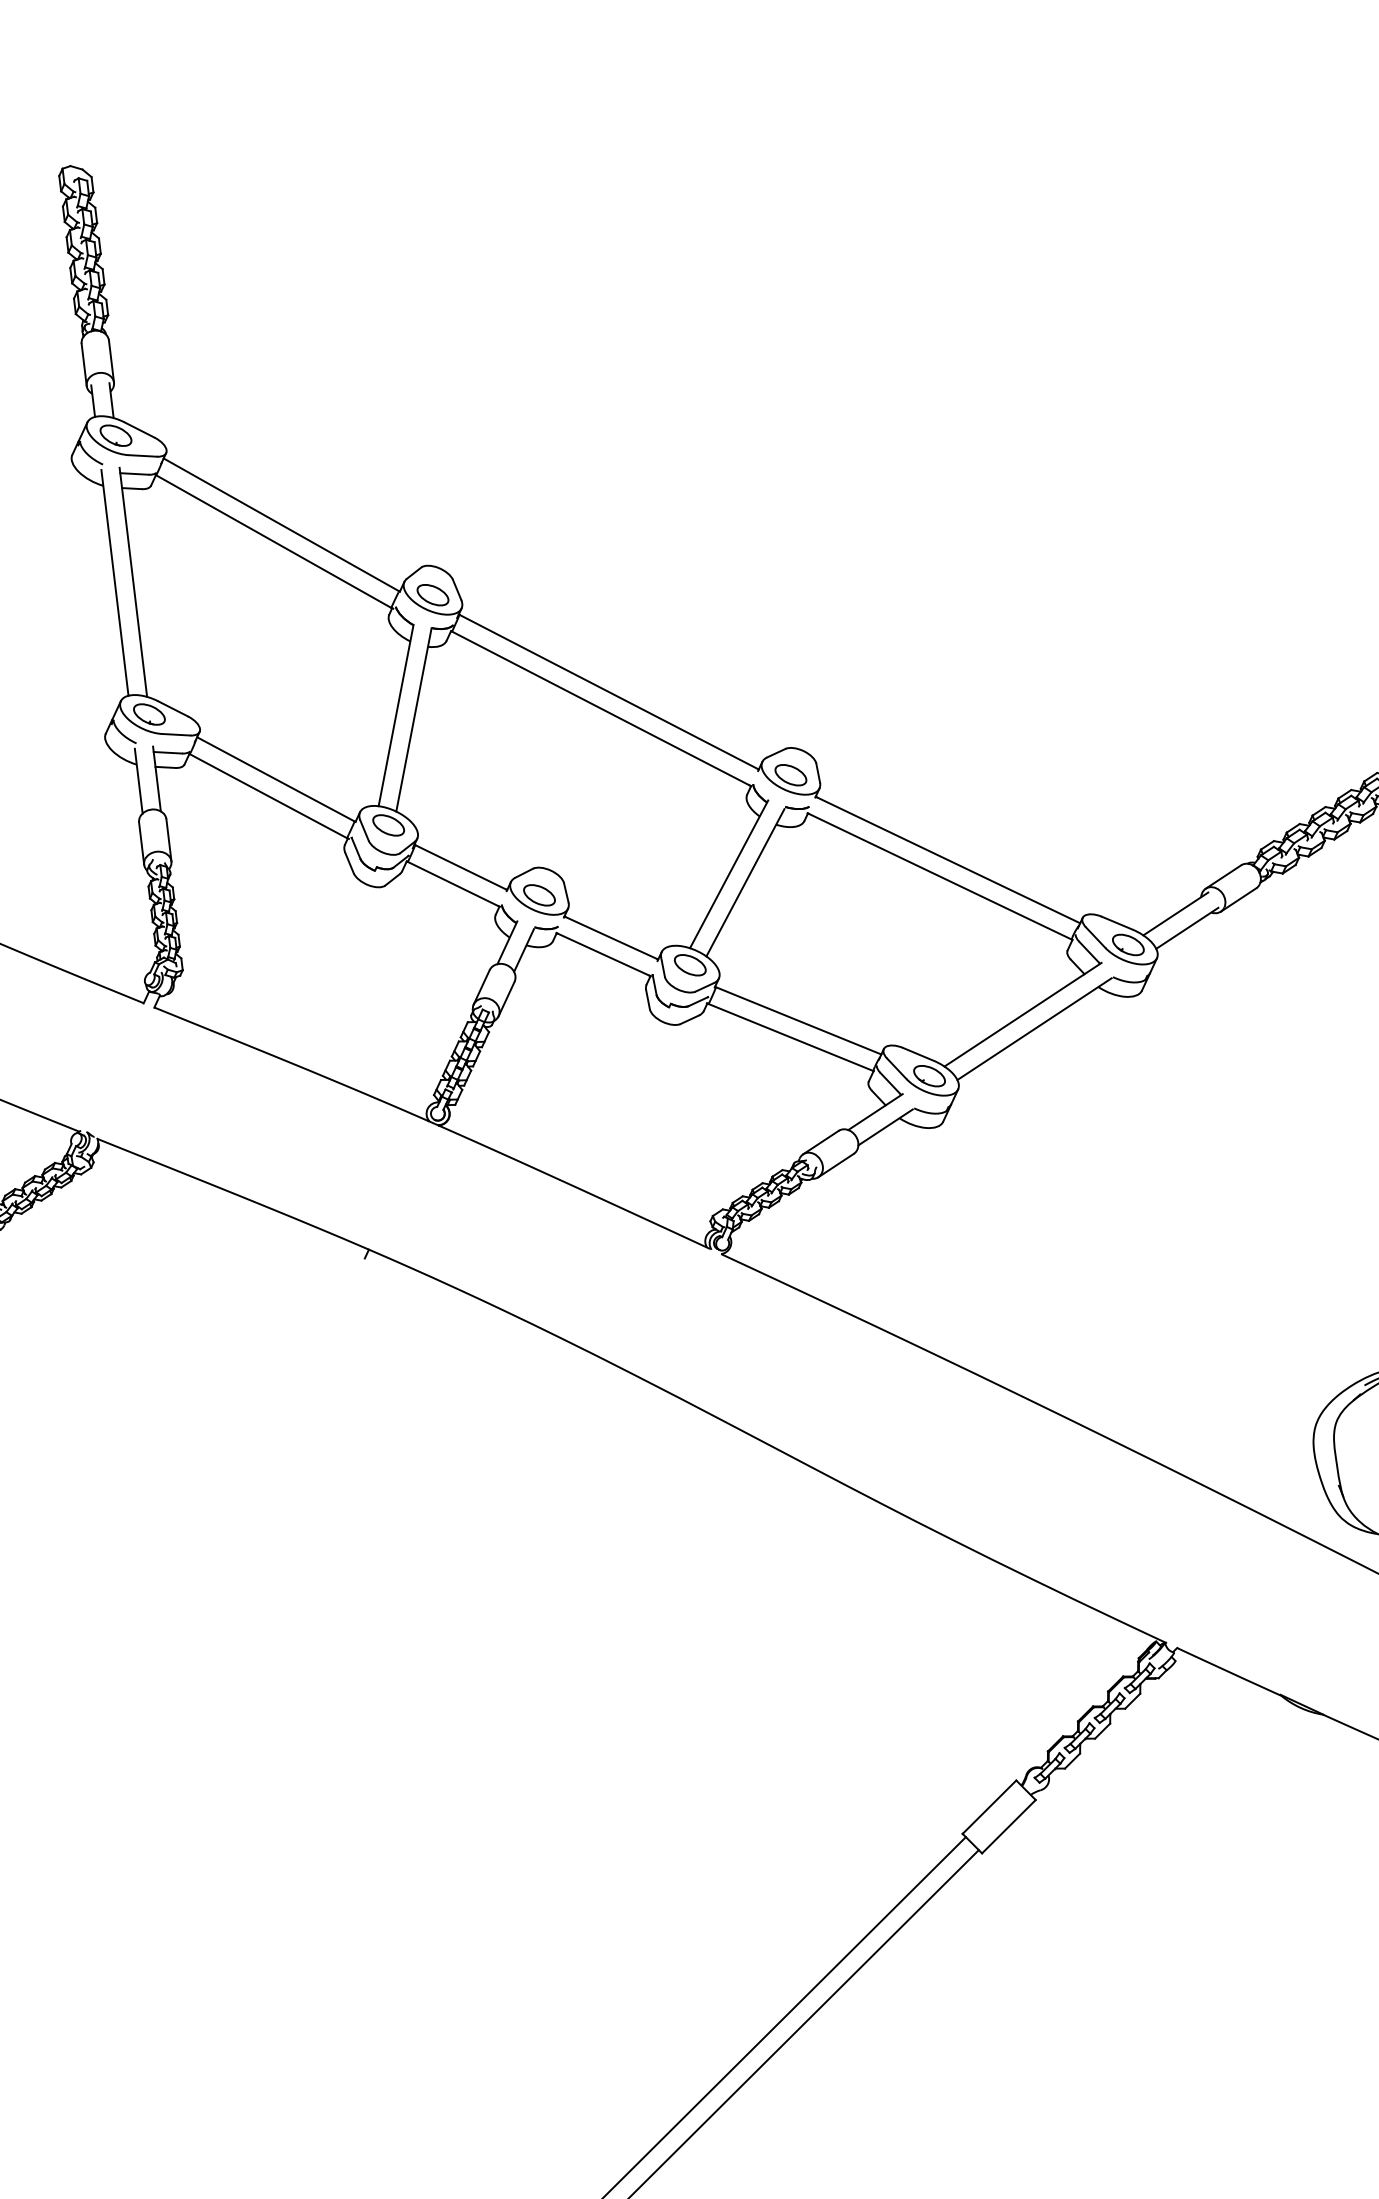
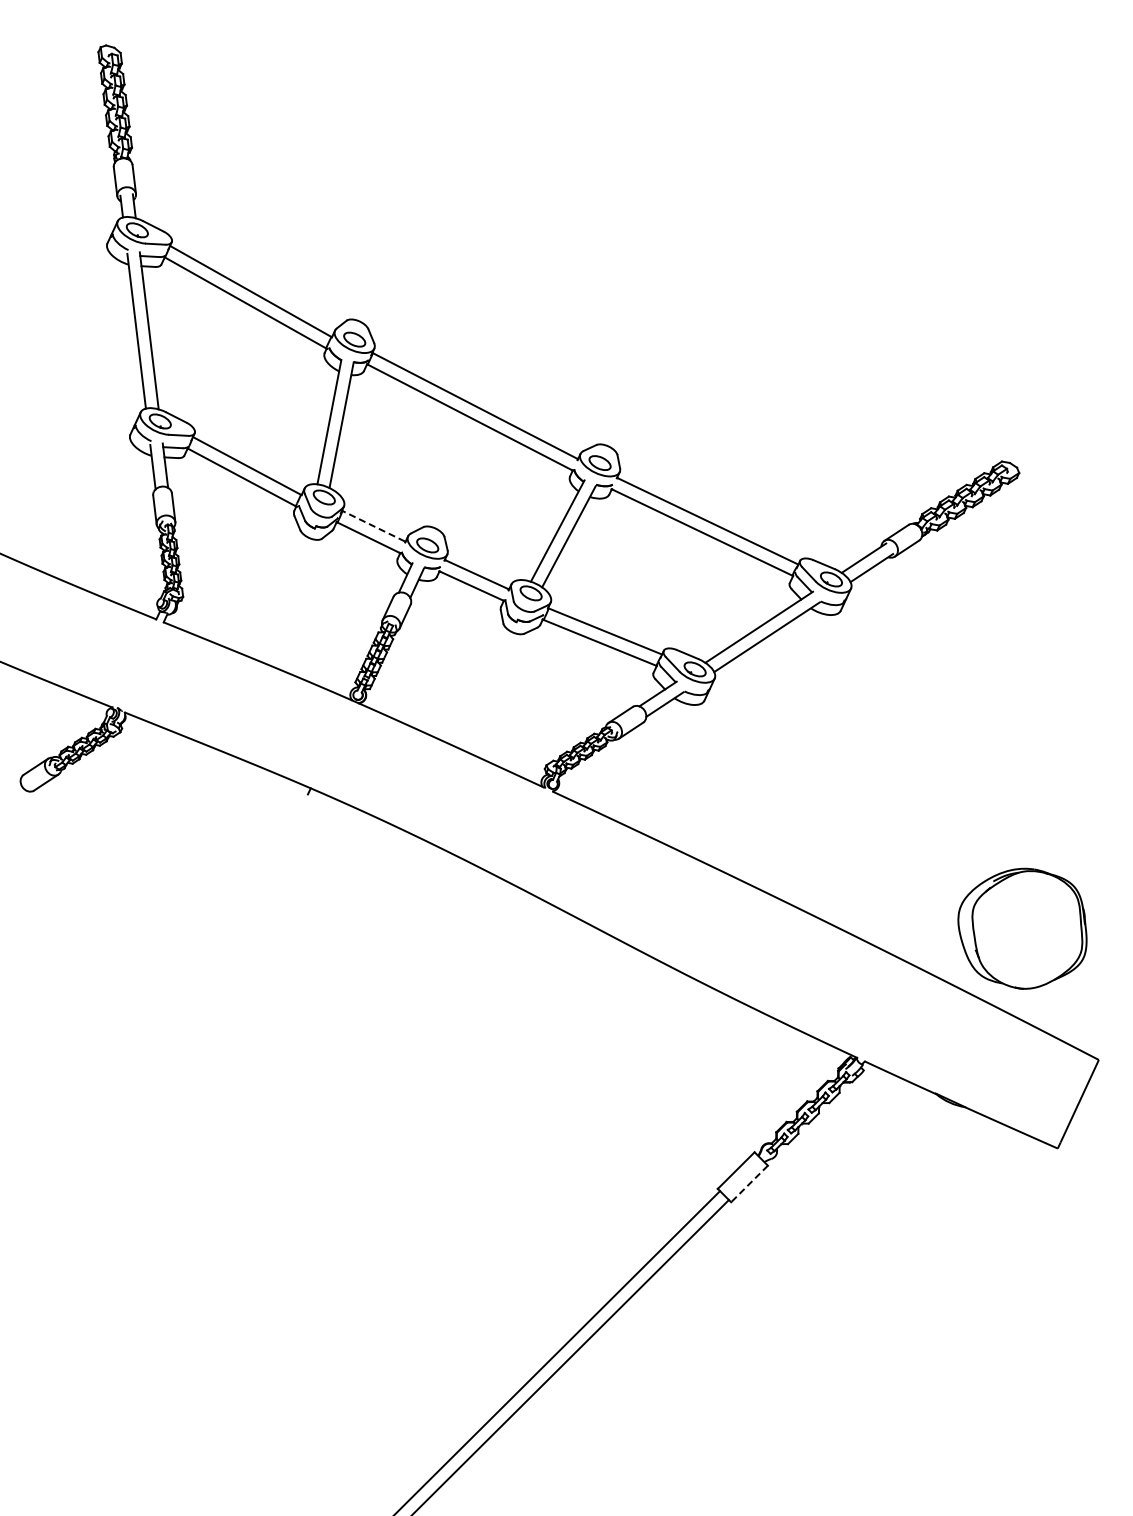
line: (460, 867) -> (373, 526), solid -> dashed
line: (1008, 1826) -> (749, 1183), solid -> dashed

